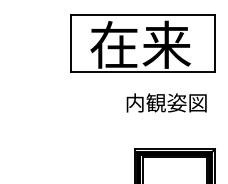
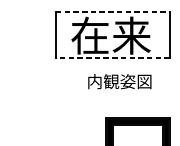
line: (143, 14) -> (113, 11), solid -> dashed
line: (142, 72) -> (112, 57), solid -> dashed
text: (166, 102) -> (119, 81), moved

